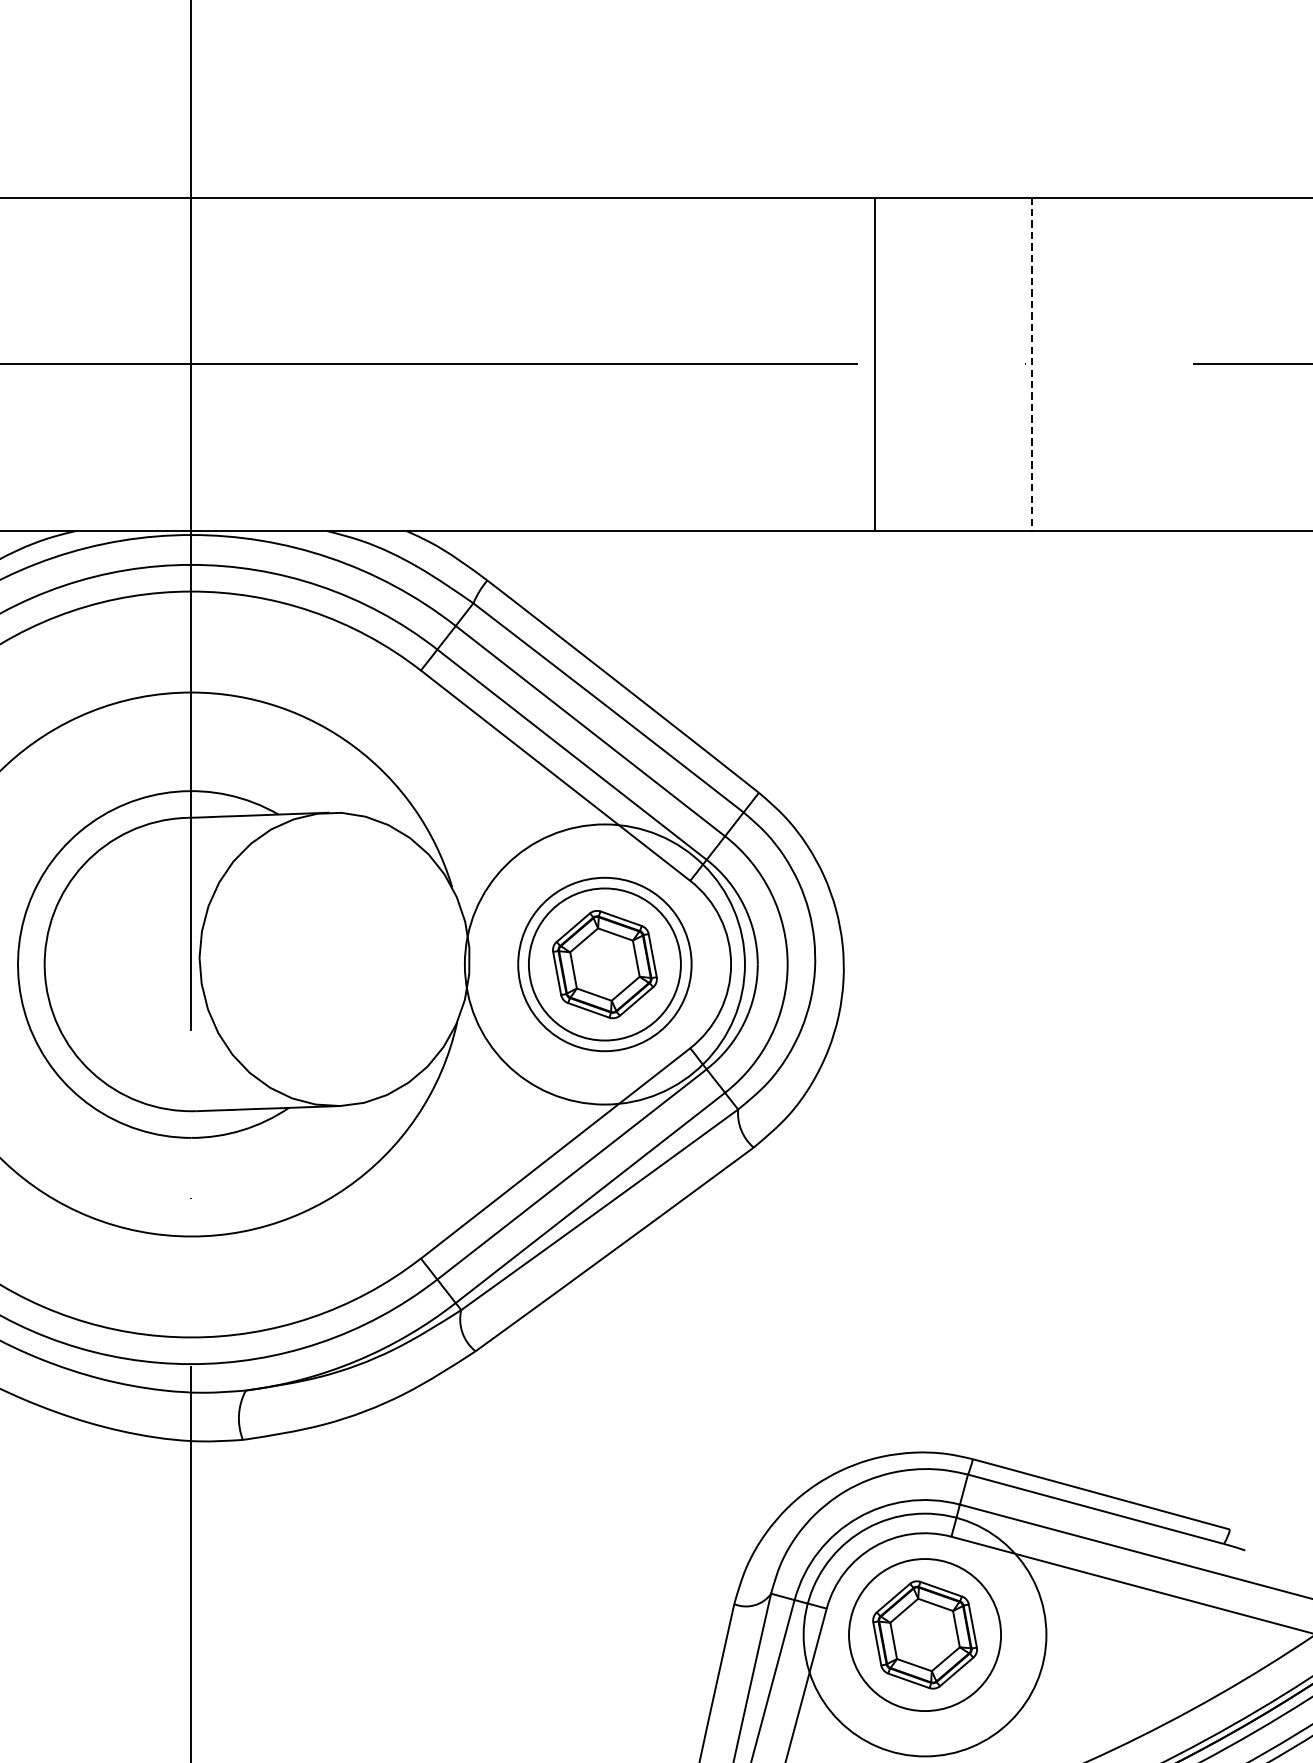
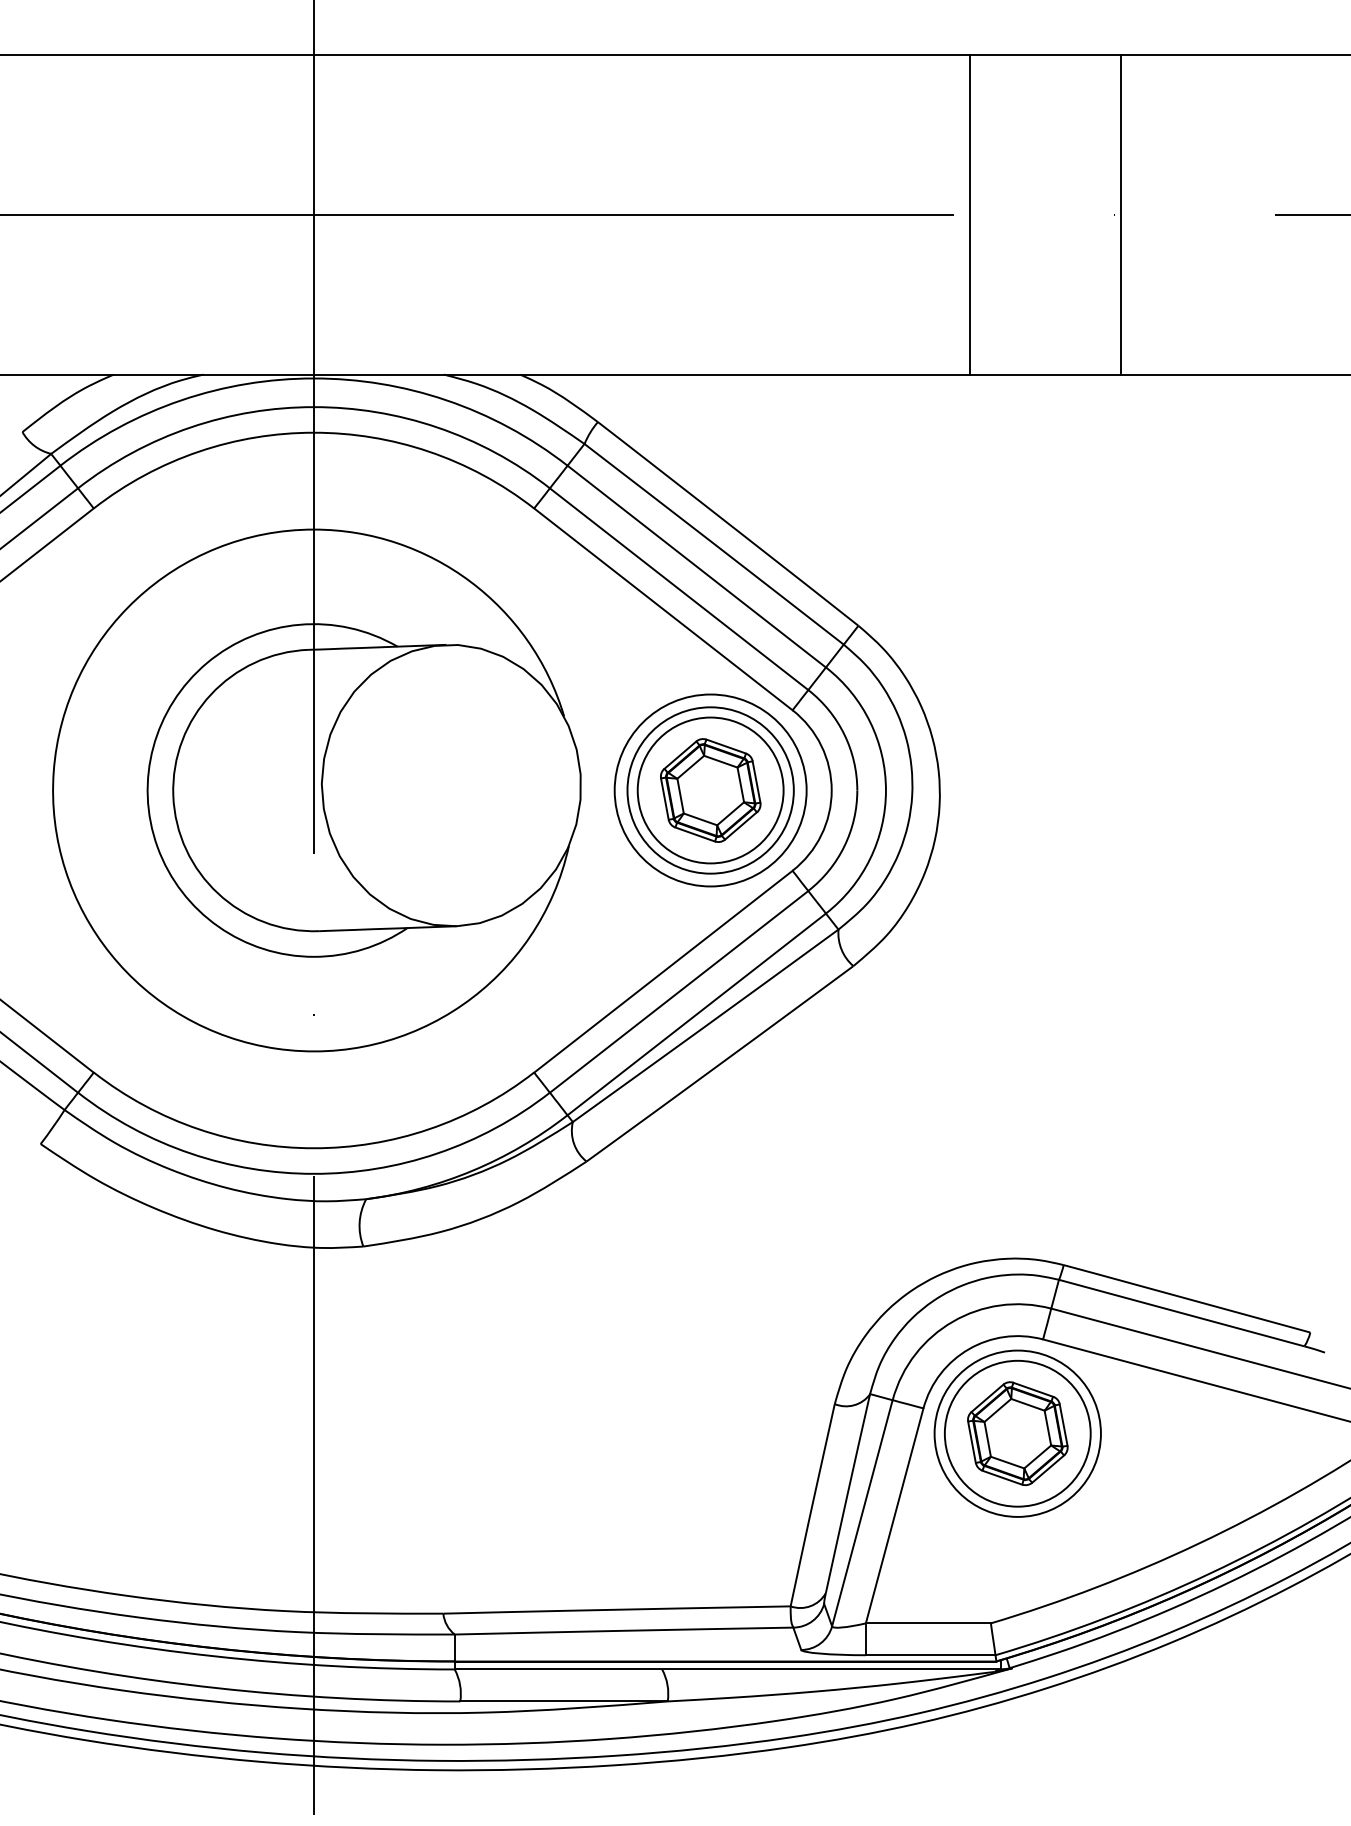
line: (1032, 364) -> (1120, 214), dashed -> solid
circle: (604, 964) -> (710, 790), size x0.71
circle: (924, 1634) -> (1017, 1433), size x0.71

